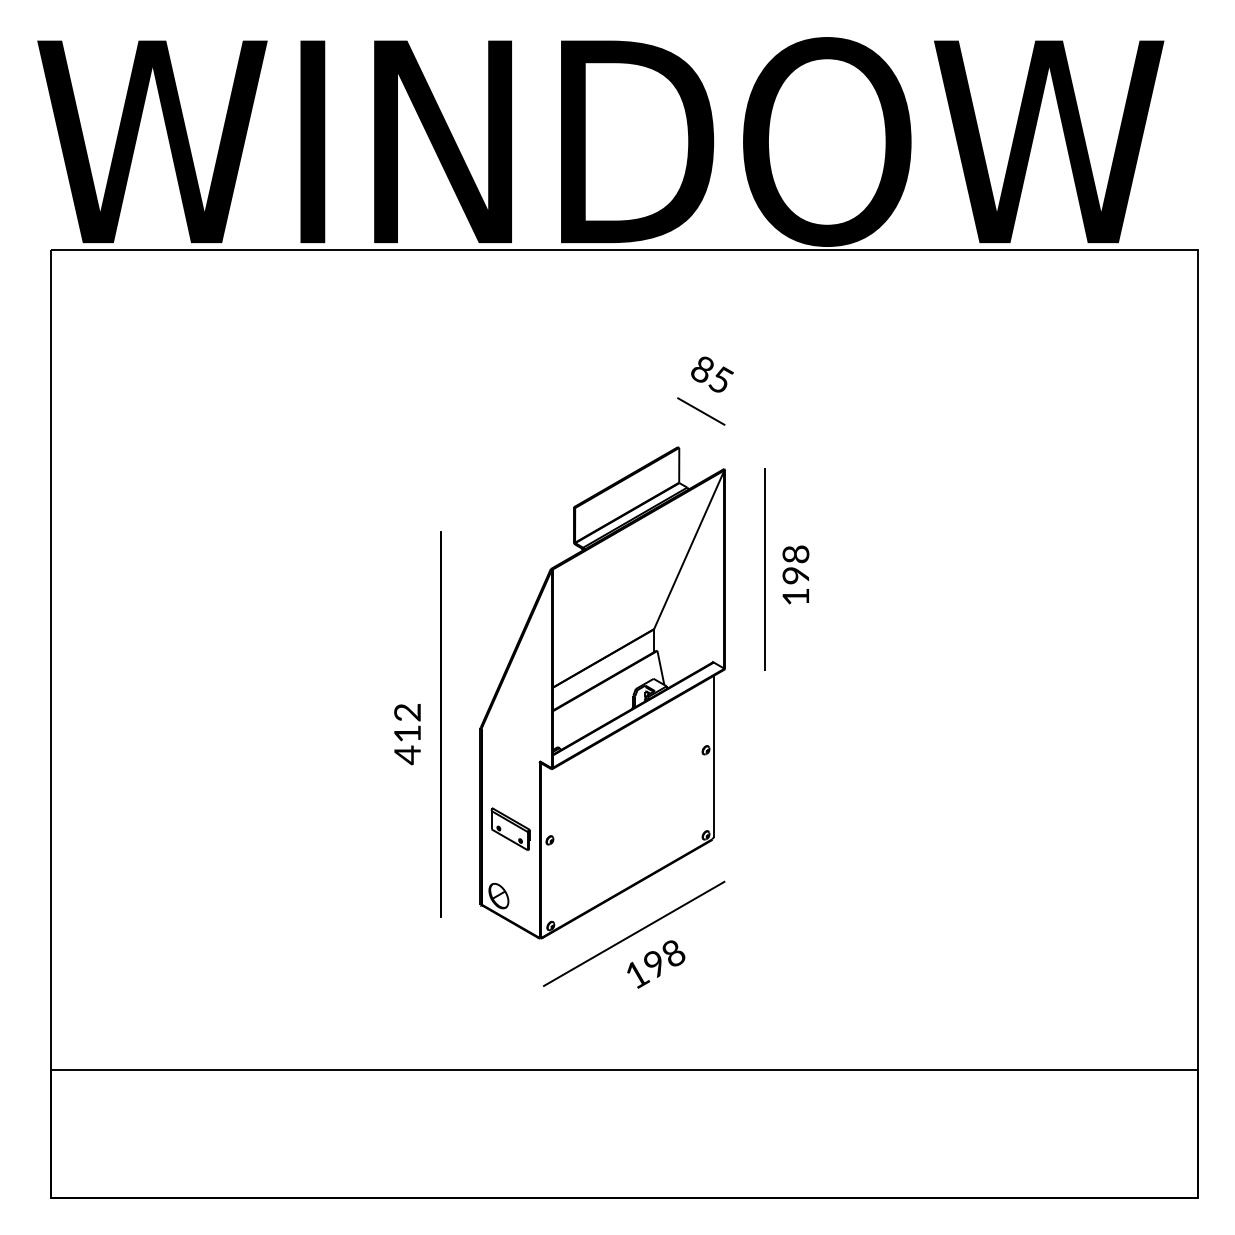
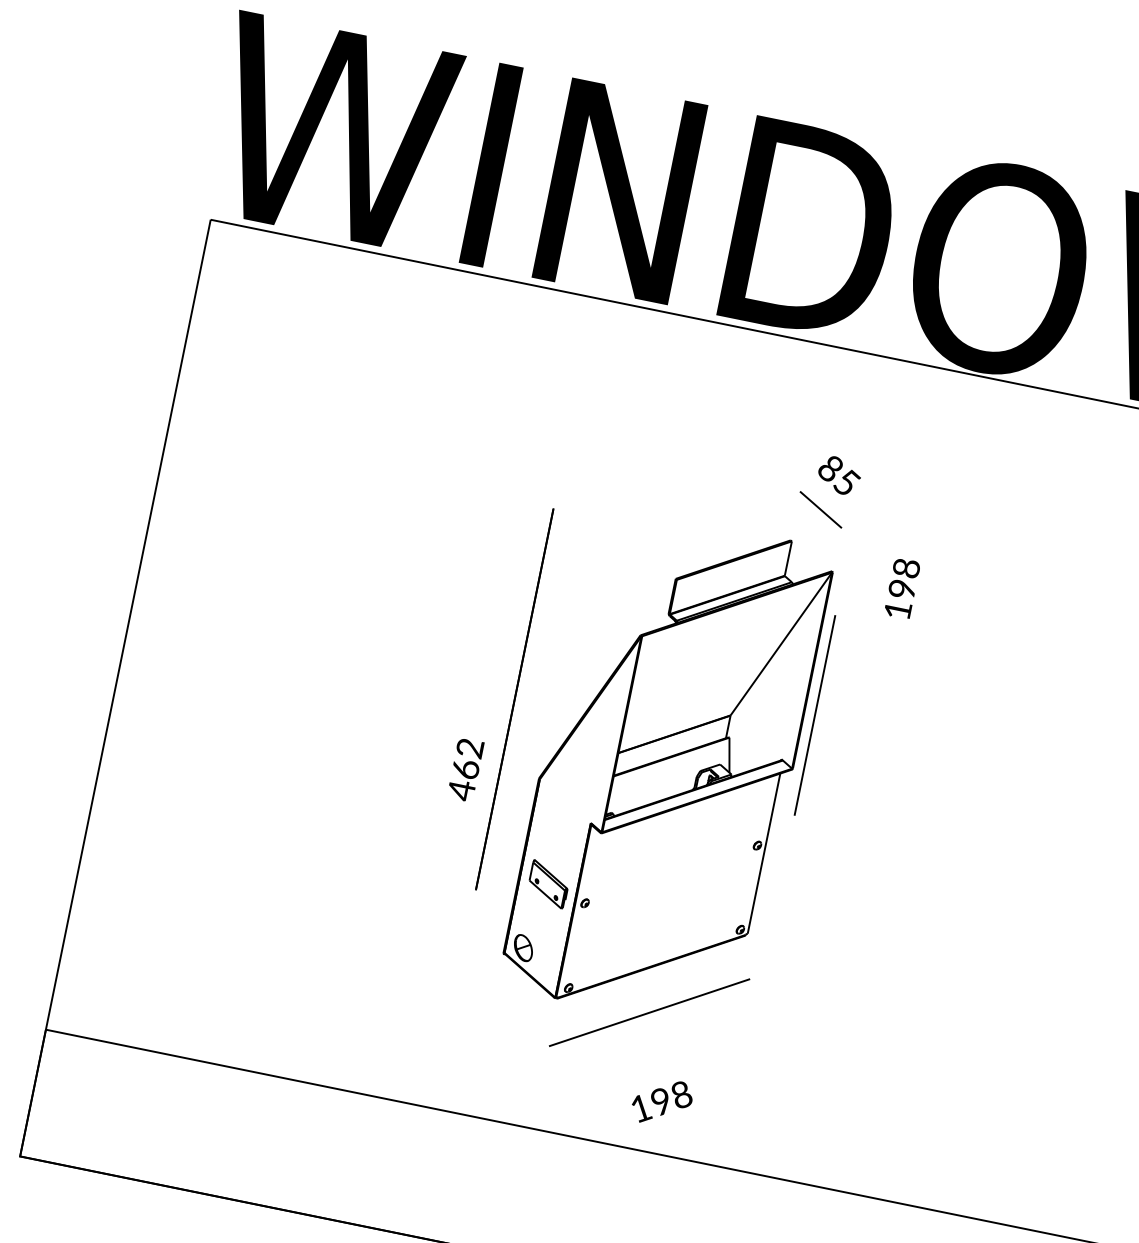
line: (764, 569) -> (814, 715), moved
text: (795, 574) -> (902, 588), moved
line: (440, 724) -> (513, 699), moved
text: (407, 733) -> (465, 769), 412 -> 462
text: (656, 964) -> (662, 1102), moved

